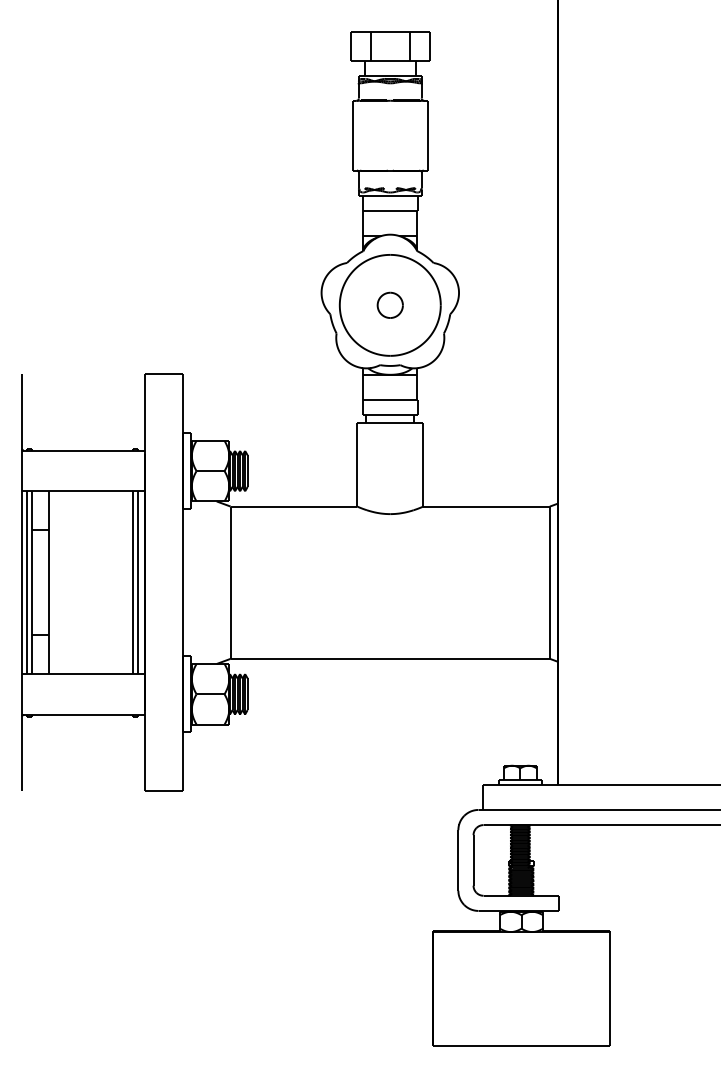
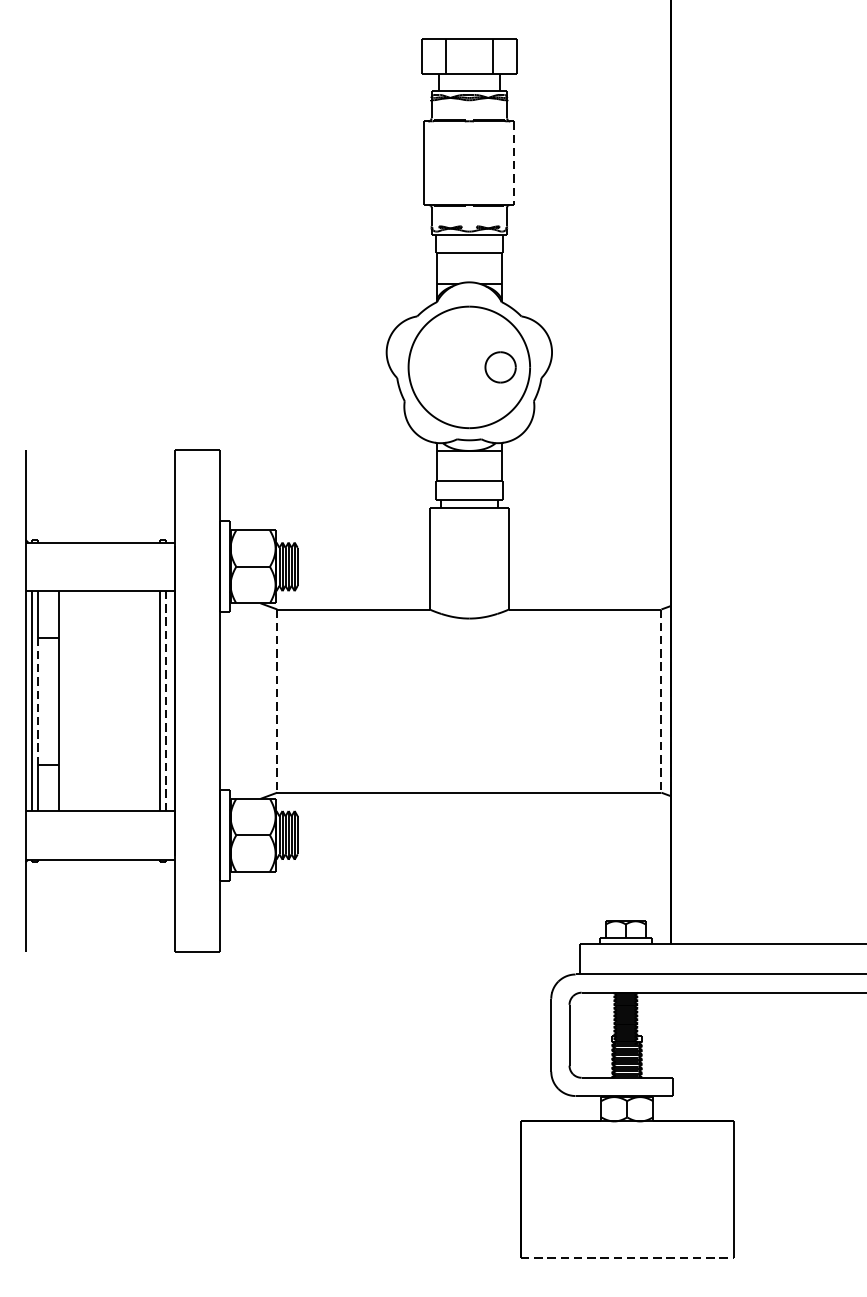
line: (427, 135) -> (514, 163), solid -> dashed
part: (389, 304) -> (499, 366), moved
line: (31, 582) -> (37, 700), solid -> dashed
line: (137, 582) -> (165, 700), solid -> dashed
line: (230, 583) -> (277, 702), solid -> dashed
line: (549, 583) -> (660, 702), solid -> dashed
line: (522, 1045) -> (628, 1257), solid -> dashed

